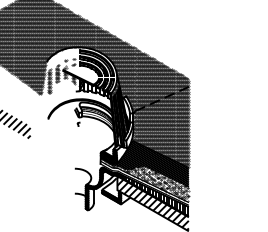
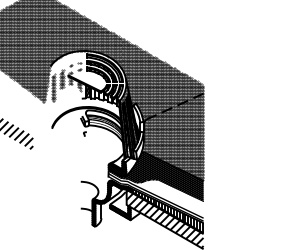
hatch: (146, 181) -> (157, 195), removed

